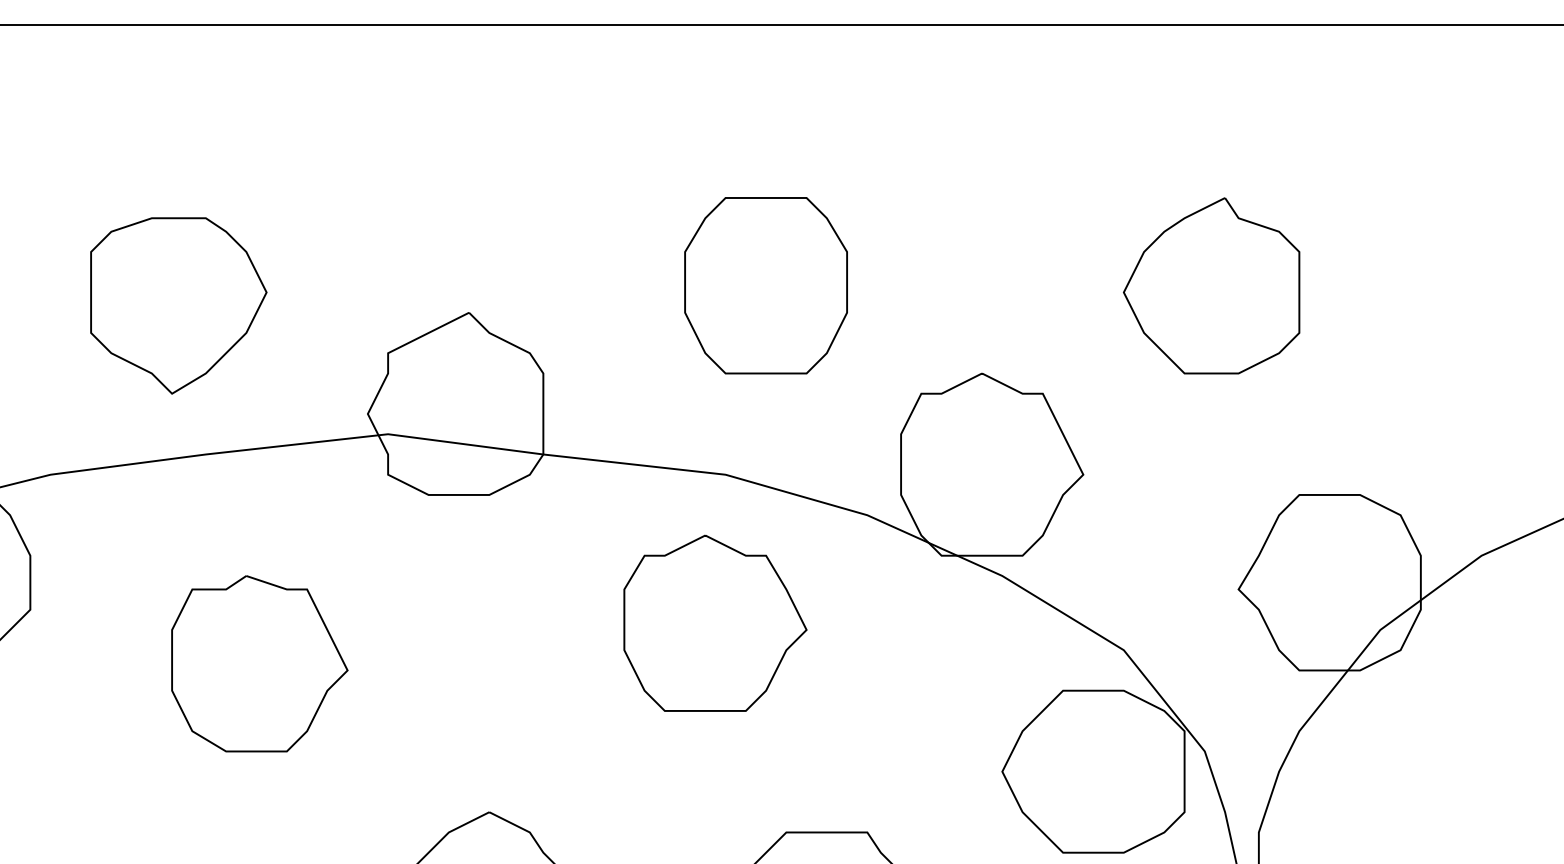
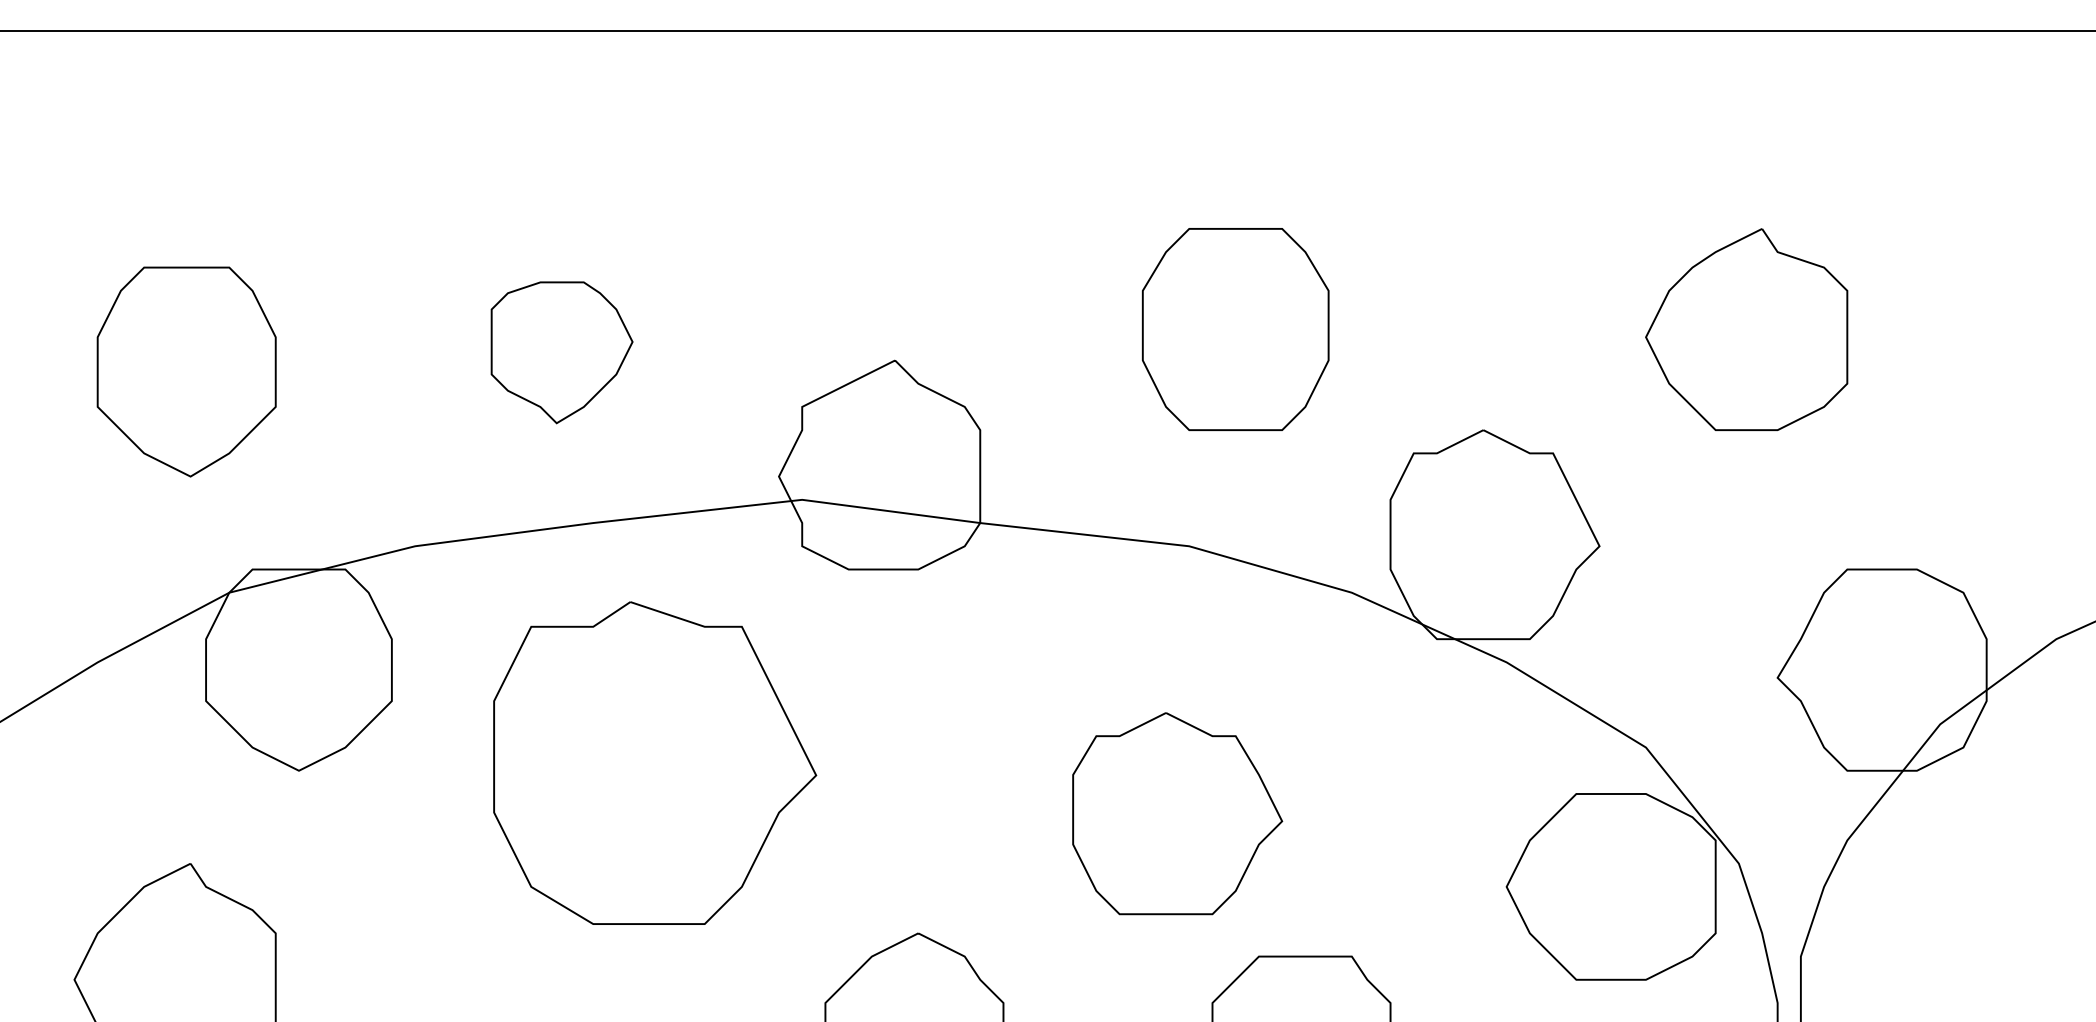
part: (178, 305) -> (561, 352), size x0.7
part: (715, 623) -> (1177, 813), moved
part: (259, 663) -> (654, 762), size x1.6

